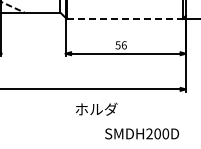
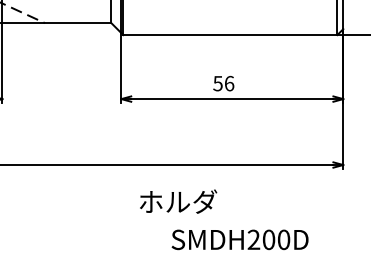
line: (124, 19) -> (229, 35), dashed -> solid
text: (141, 133) -> (239, 239), moved

